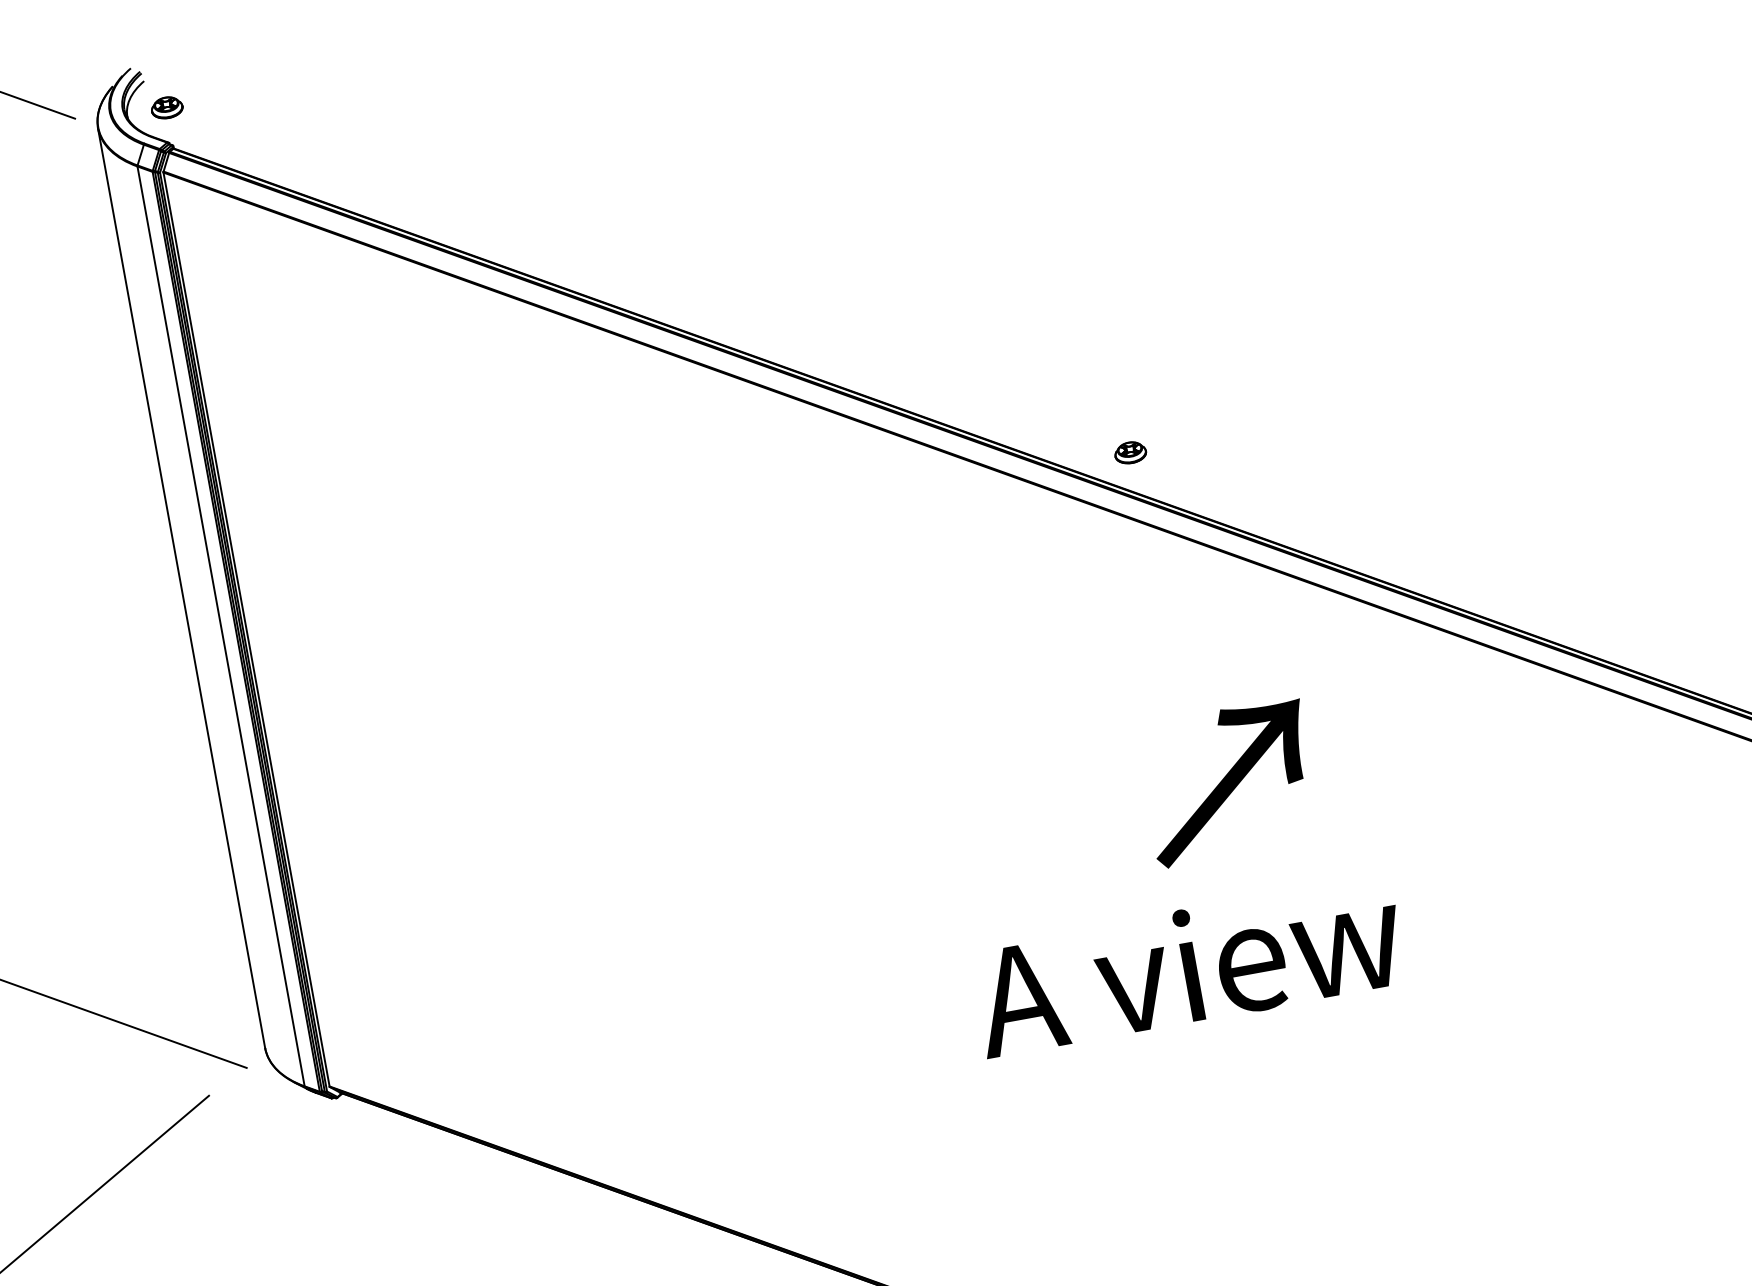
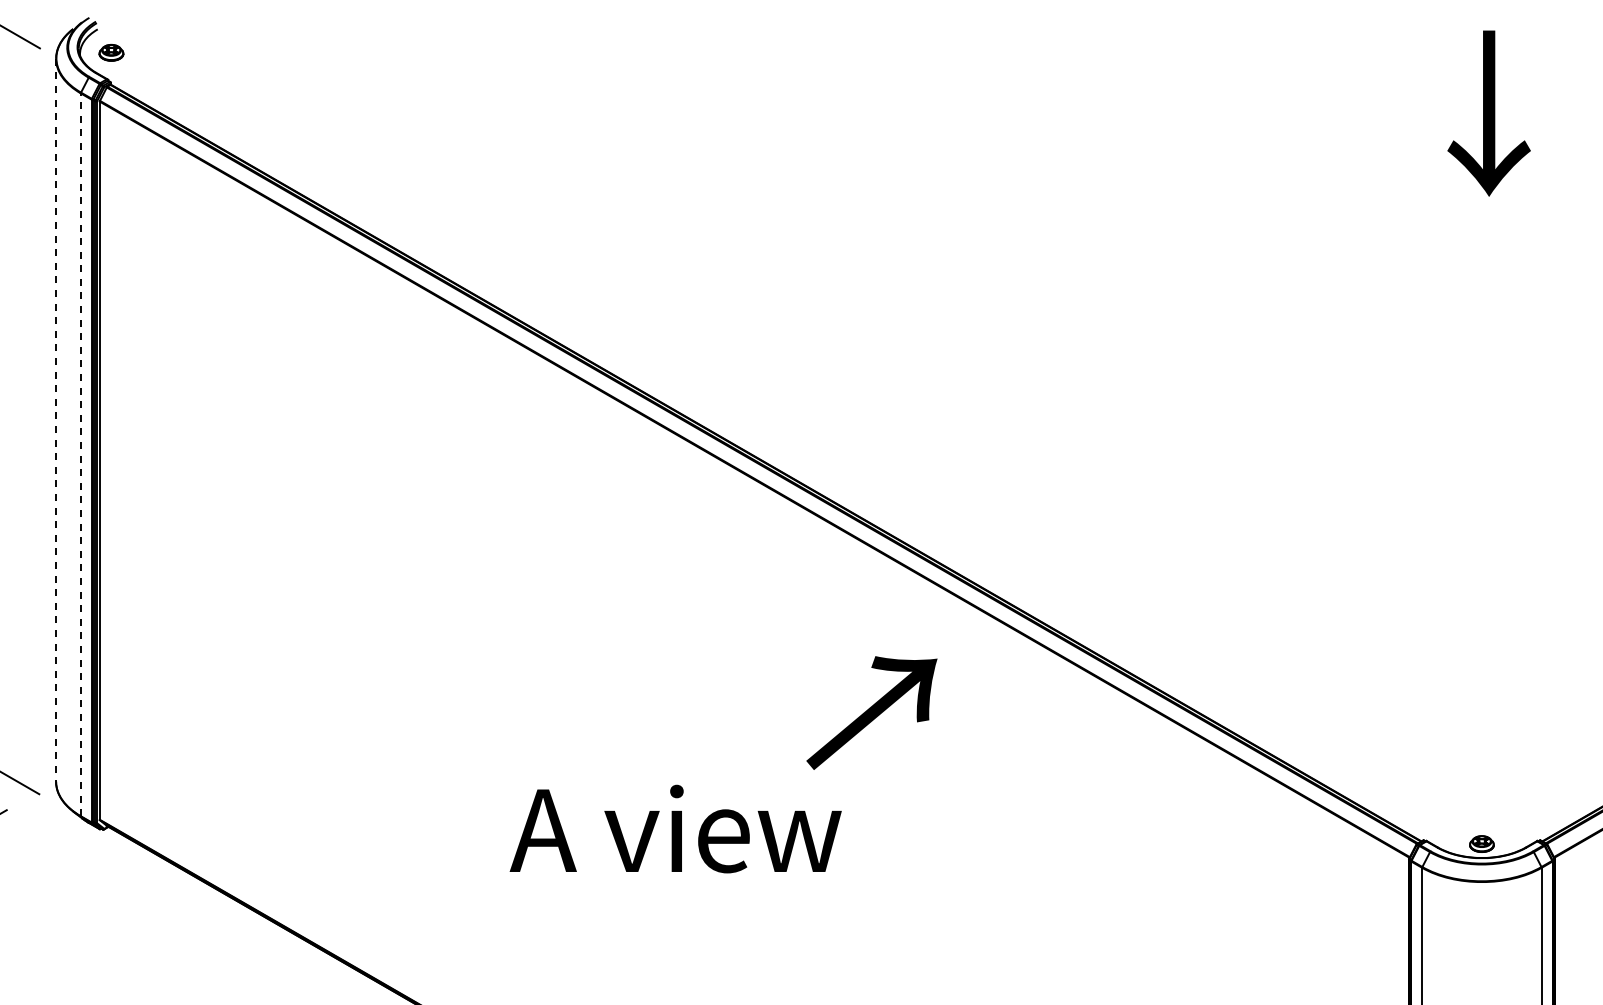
part: (1130, 452) -> (796, 448), removed
line: (182, 588) -> (56, 420), solid -> dashed
line: (220, 626) -> (80, 454), solid -> dashed
text: (1228, 782) -> (871, 712), moved
text: (1188, 965) -> (675, 828), moved

